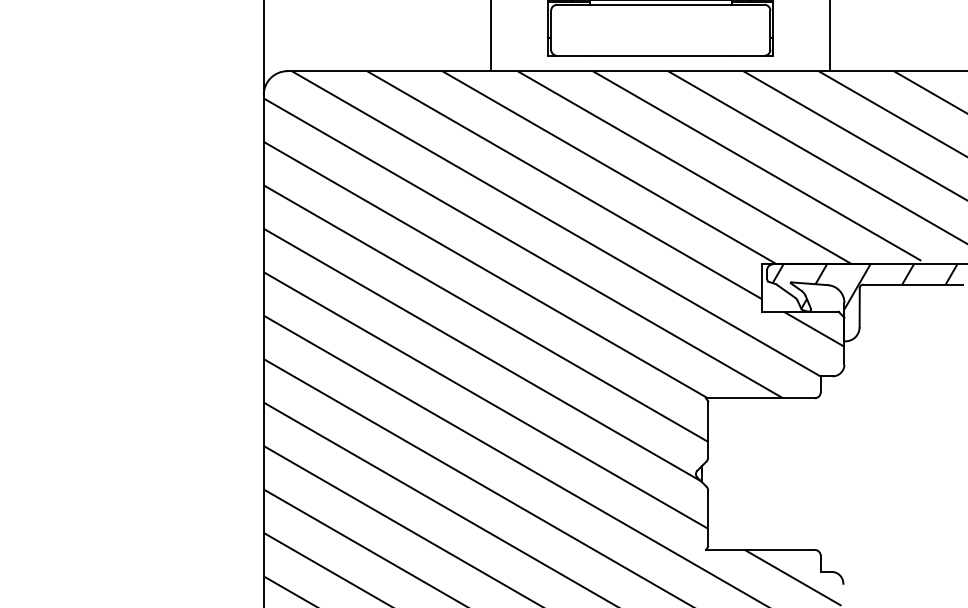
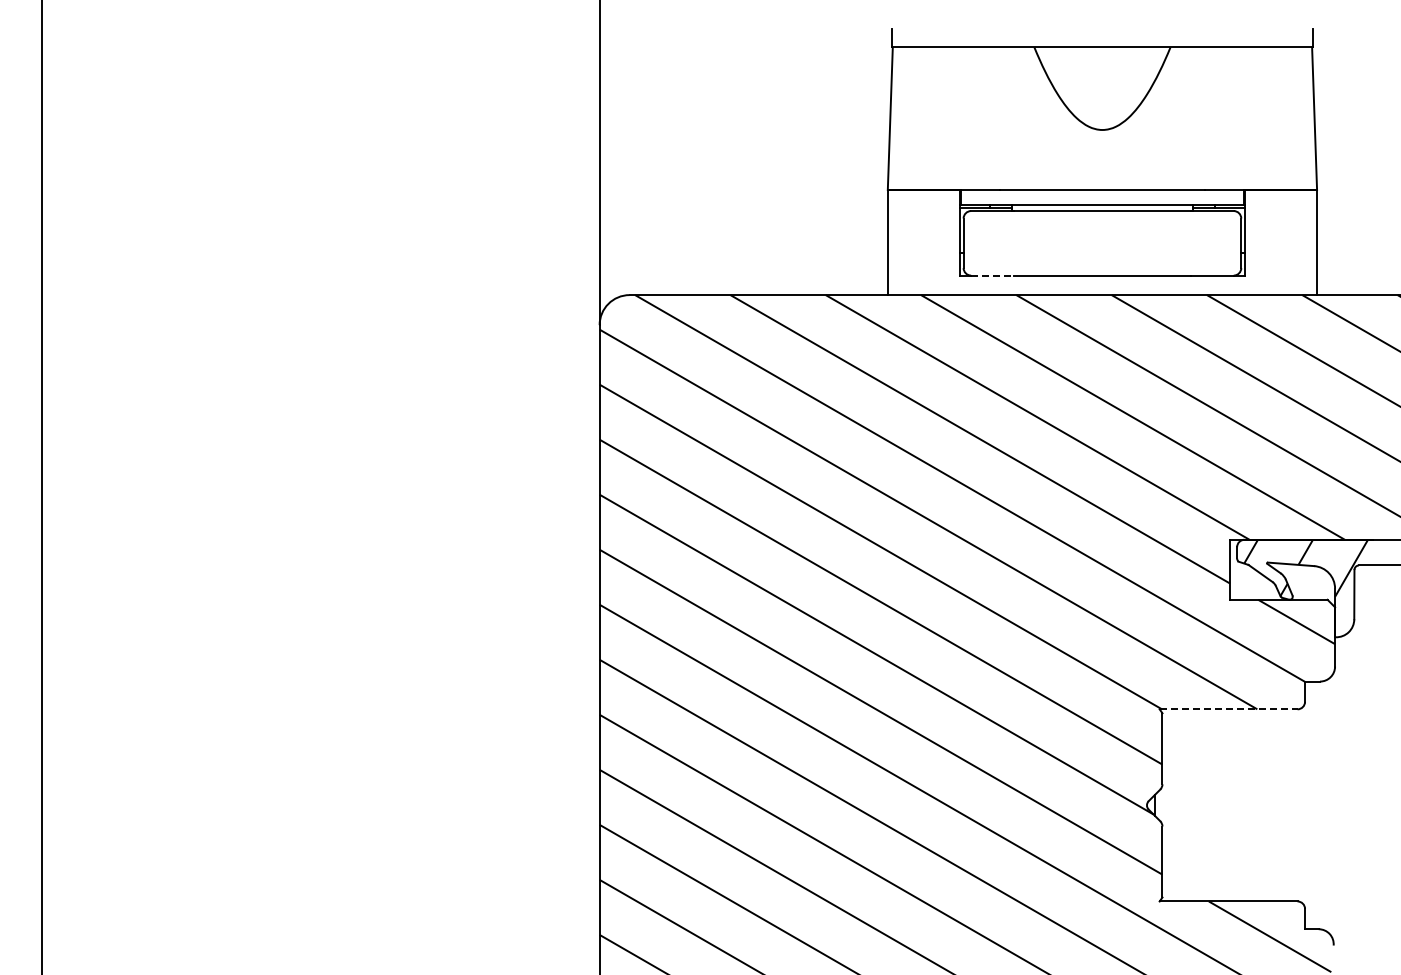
line: (573, 55) -> (992, 275), solid -> dashed
line: (760, 398) -> (1228, 709), solid -> dashed

